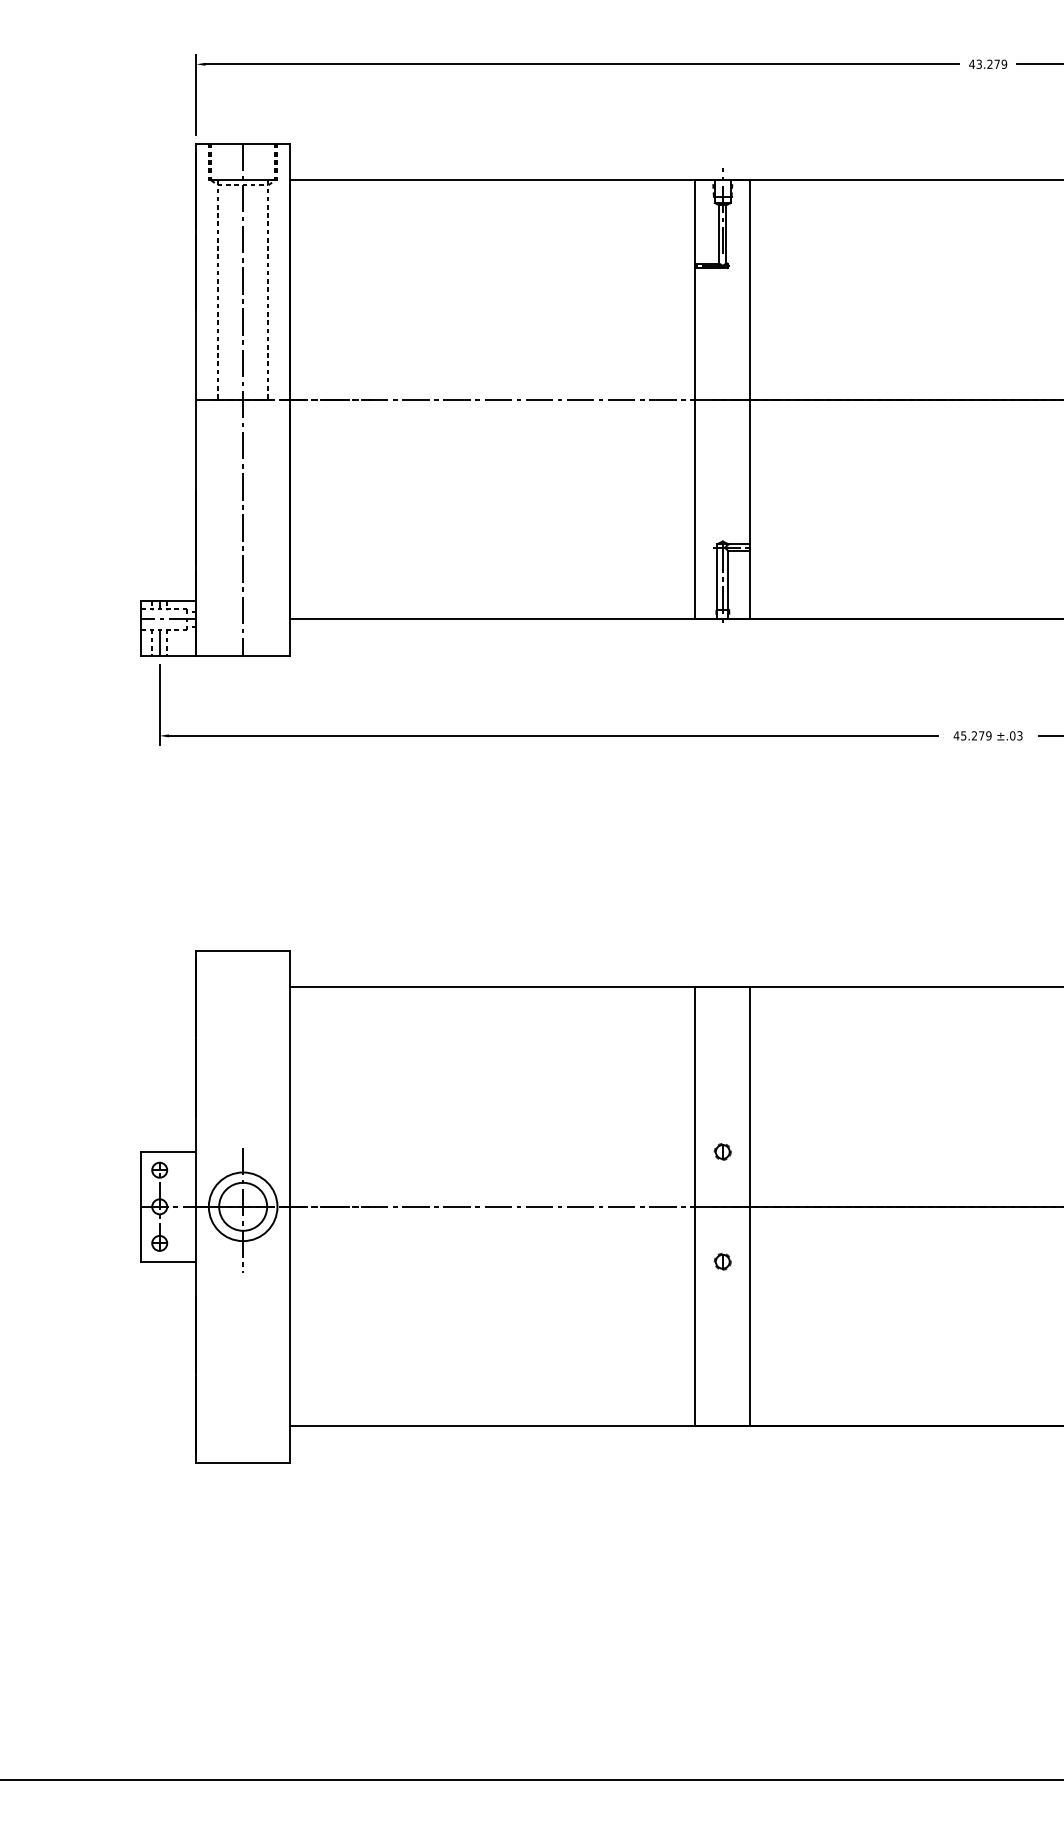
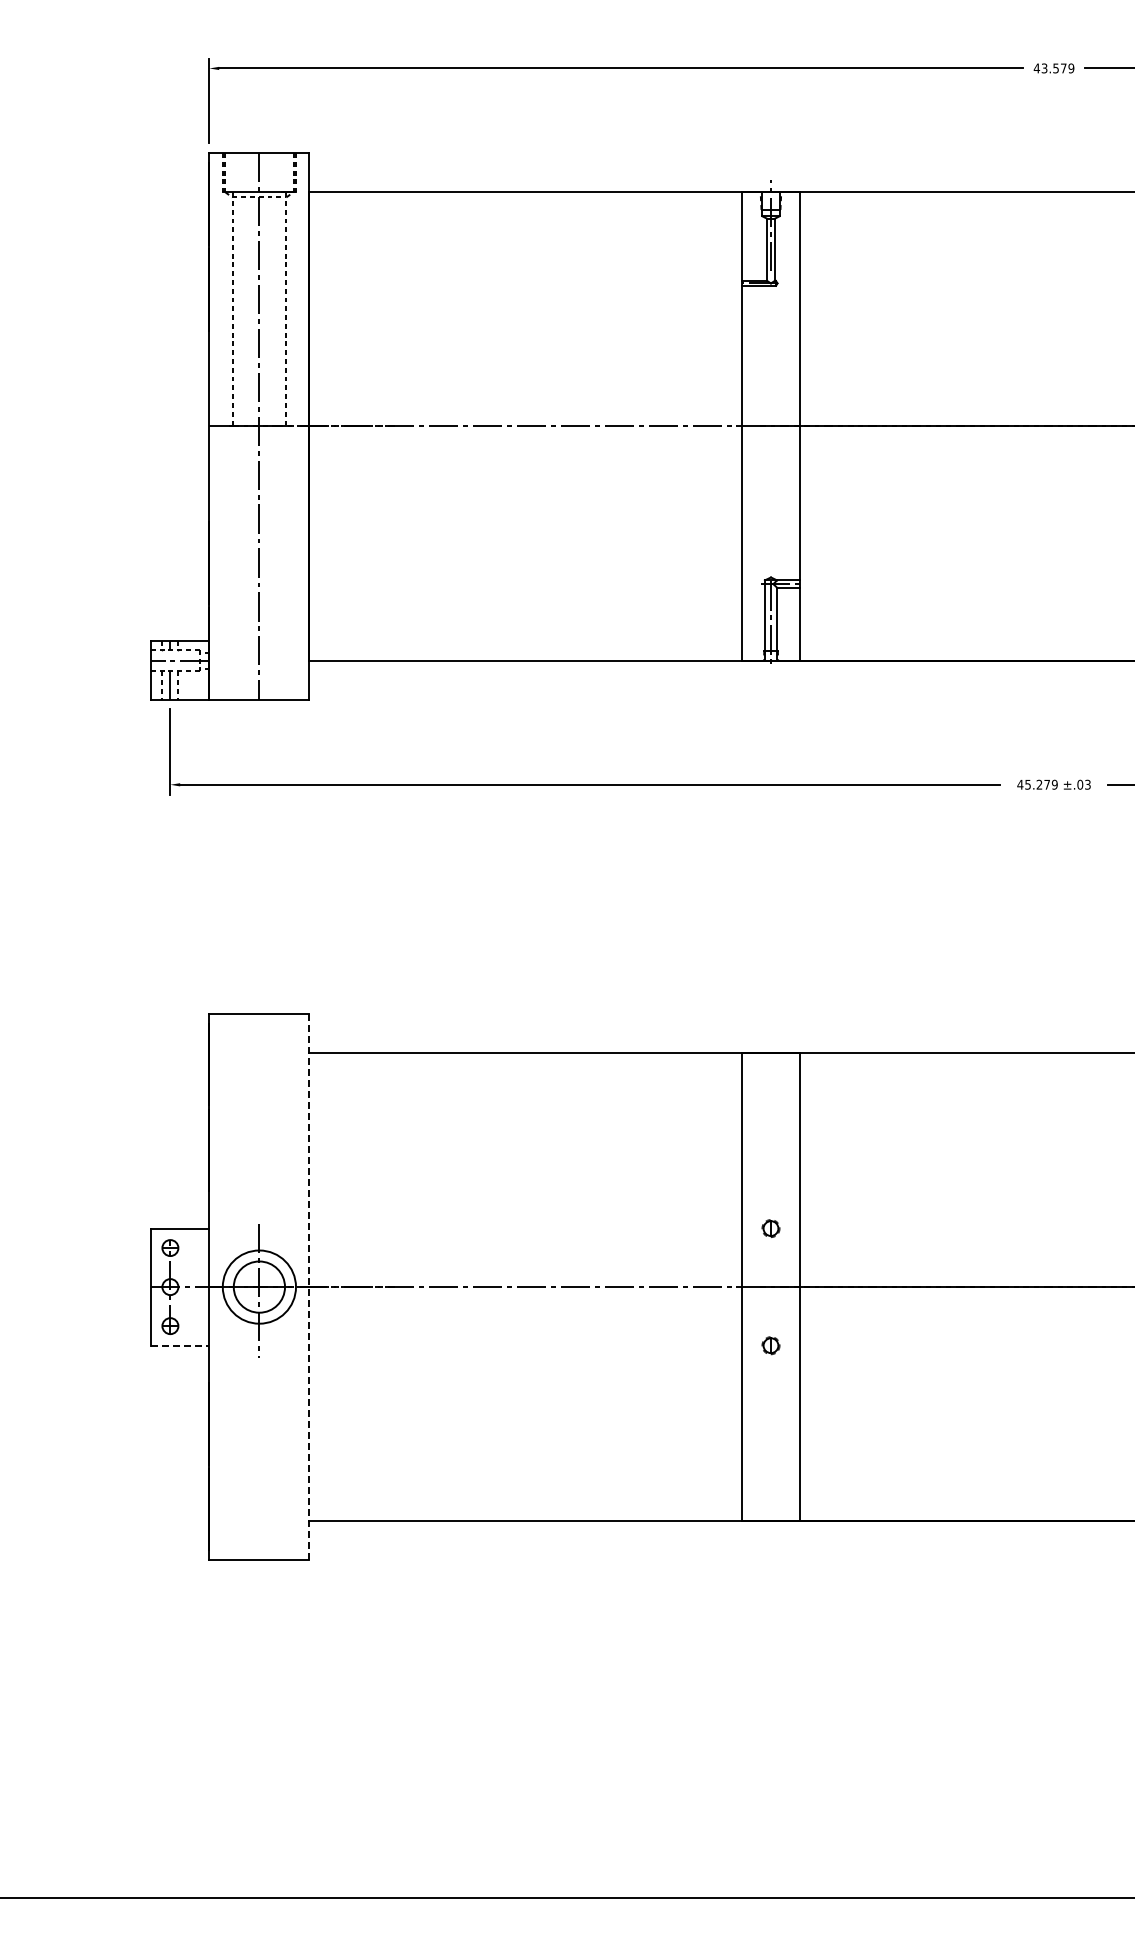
text: (989, 64) -> (1055, 68), 43.279 -> 43.579
line: (290, 1207) -> (309, 1287), solid -> dashed
line: (169, 1261) -> (180, 1345), solid -> dashed

